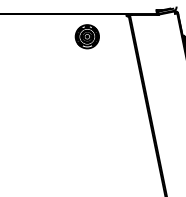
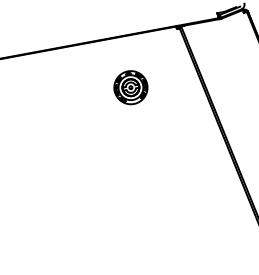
part: (86, 36) -> (129, 87), moved

